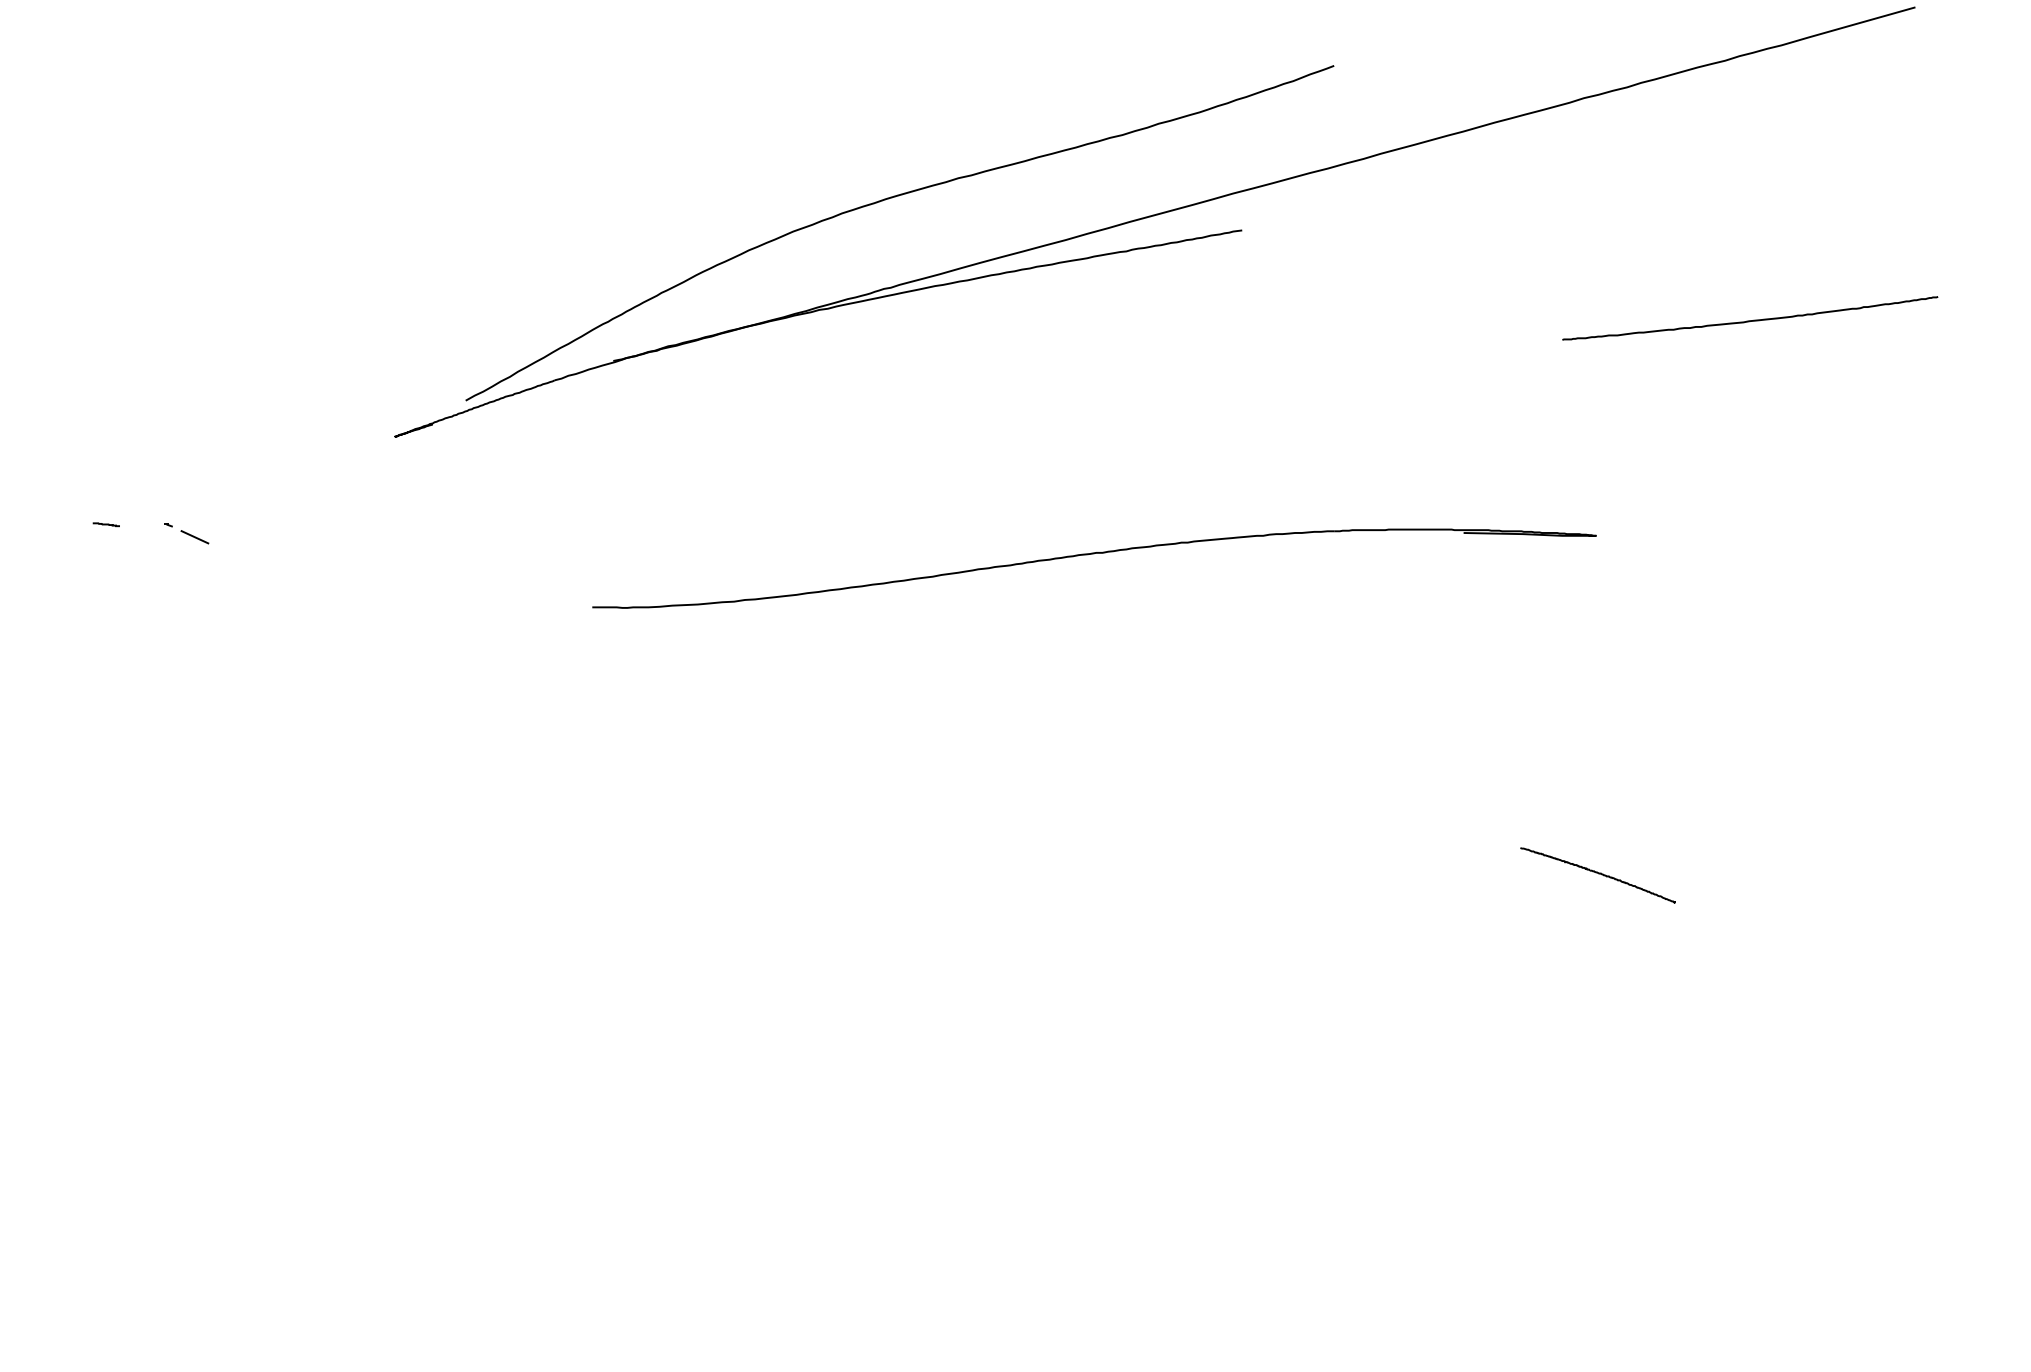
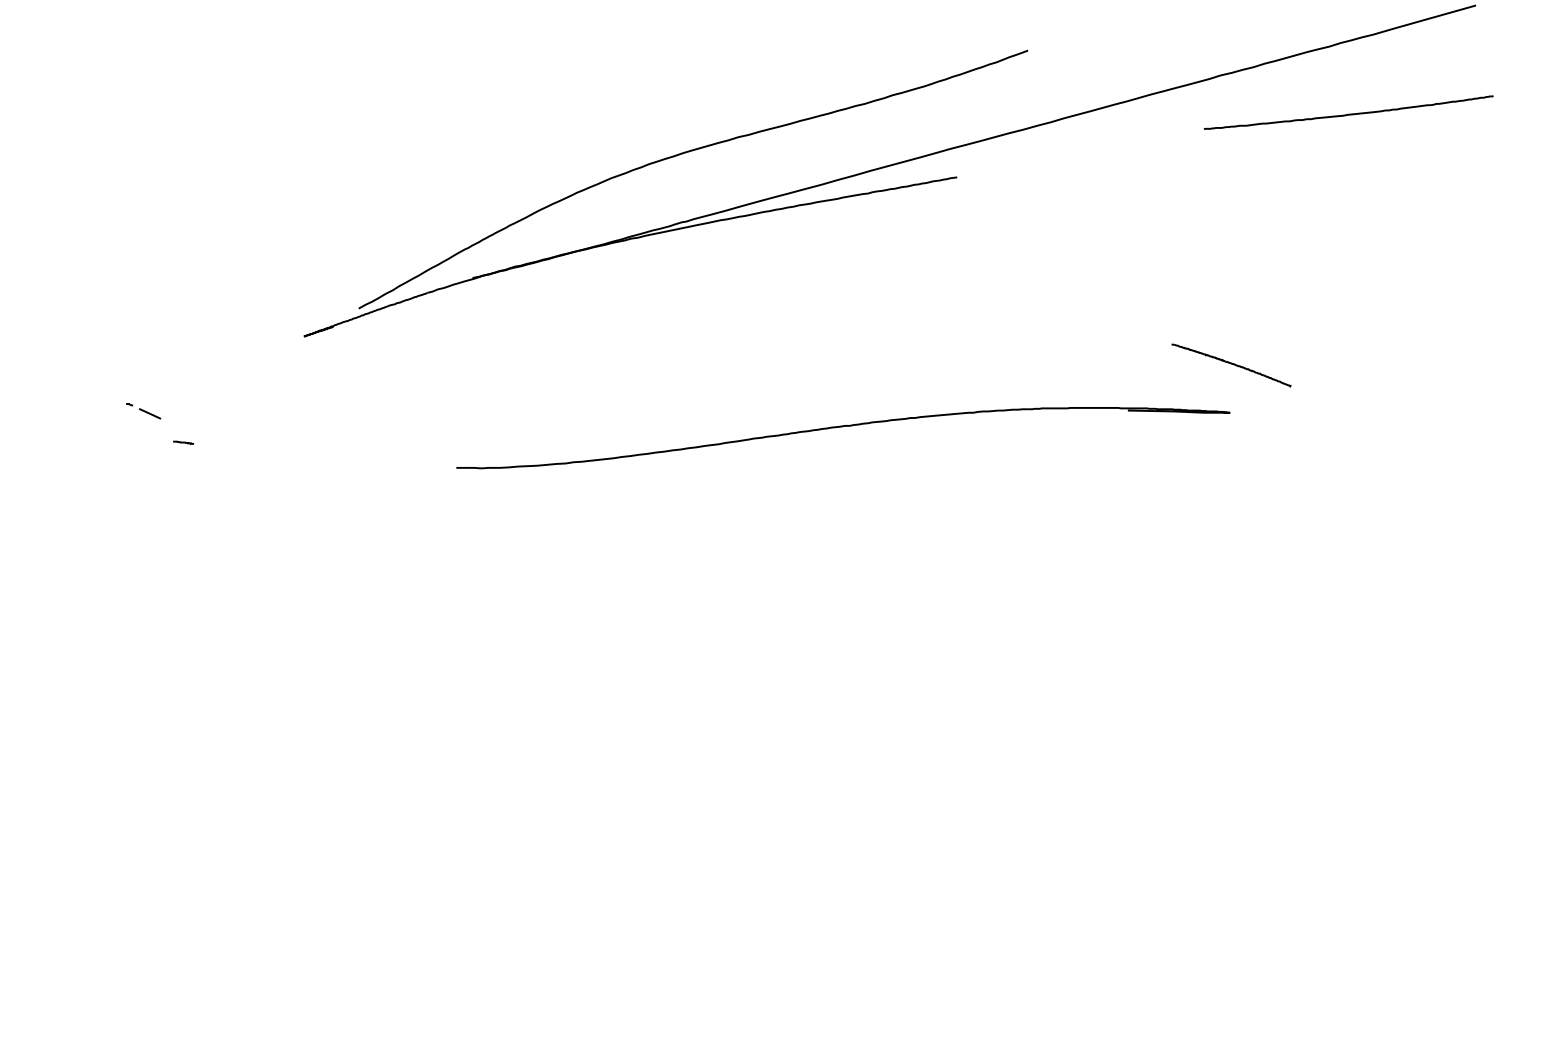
curve: (1750, 320) -> (1348, 114), moved
line: (105, 524) -> (182, 442), moved
part: (1597, 875) -> (1231, 365), moved

